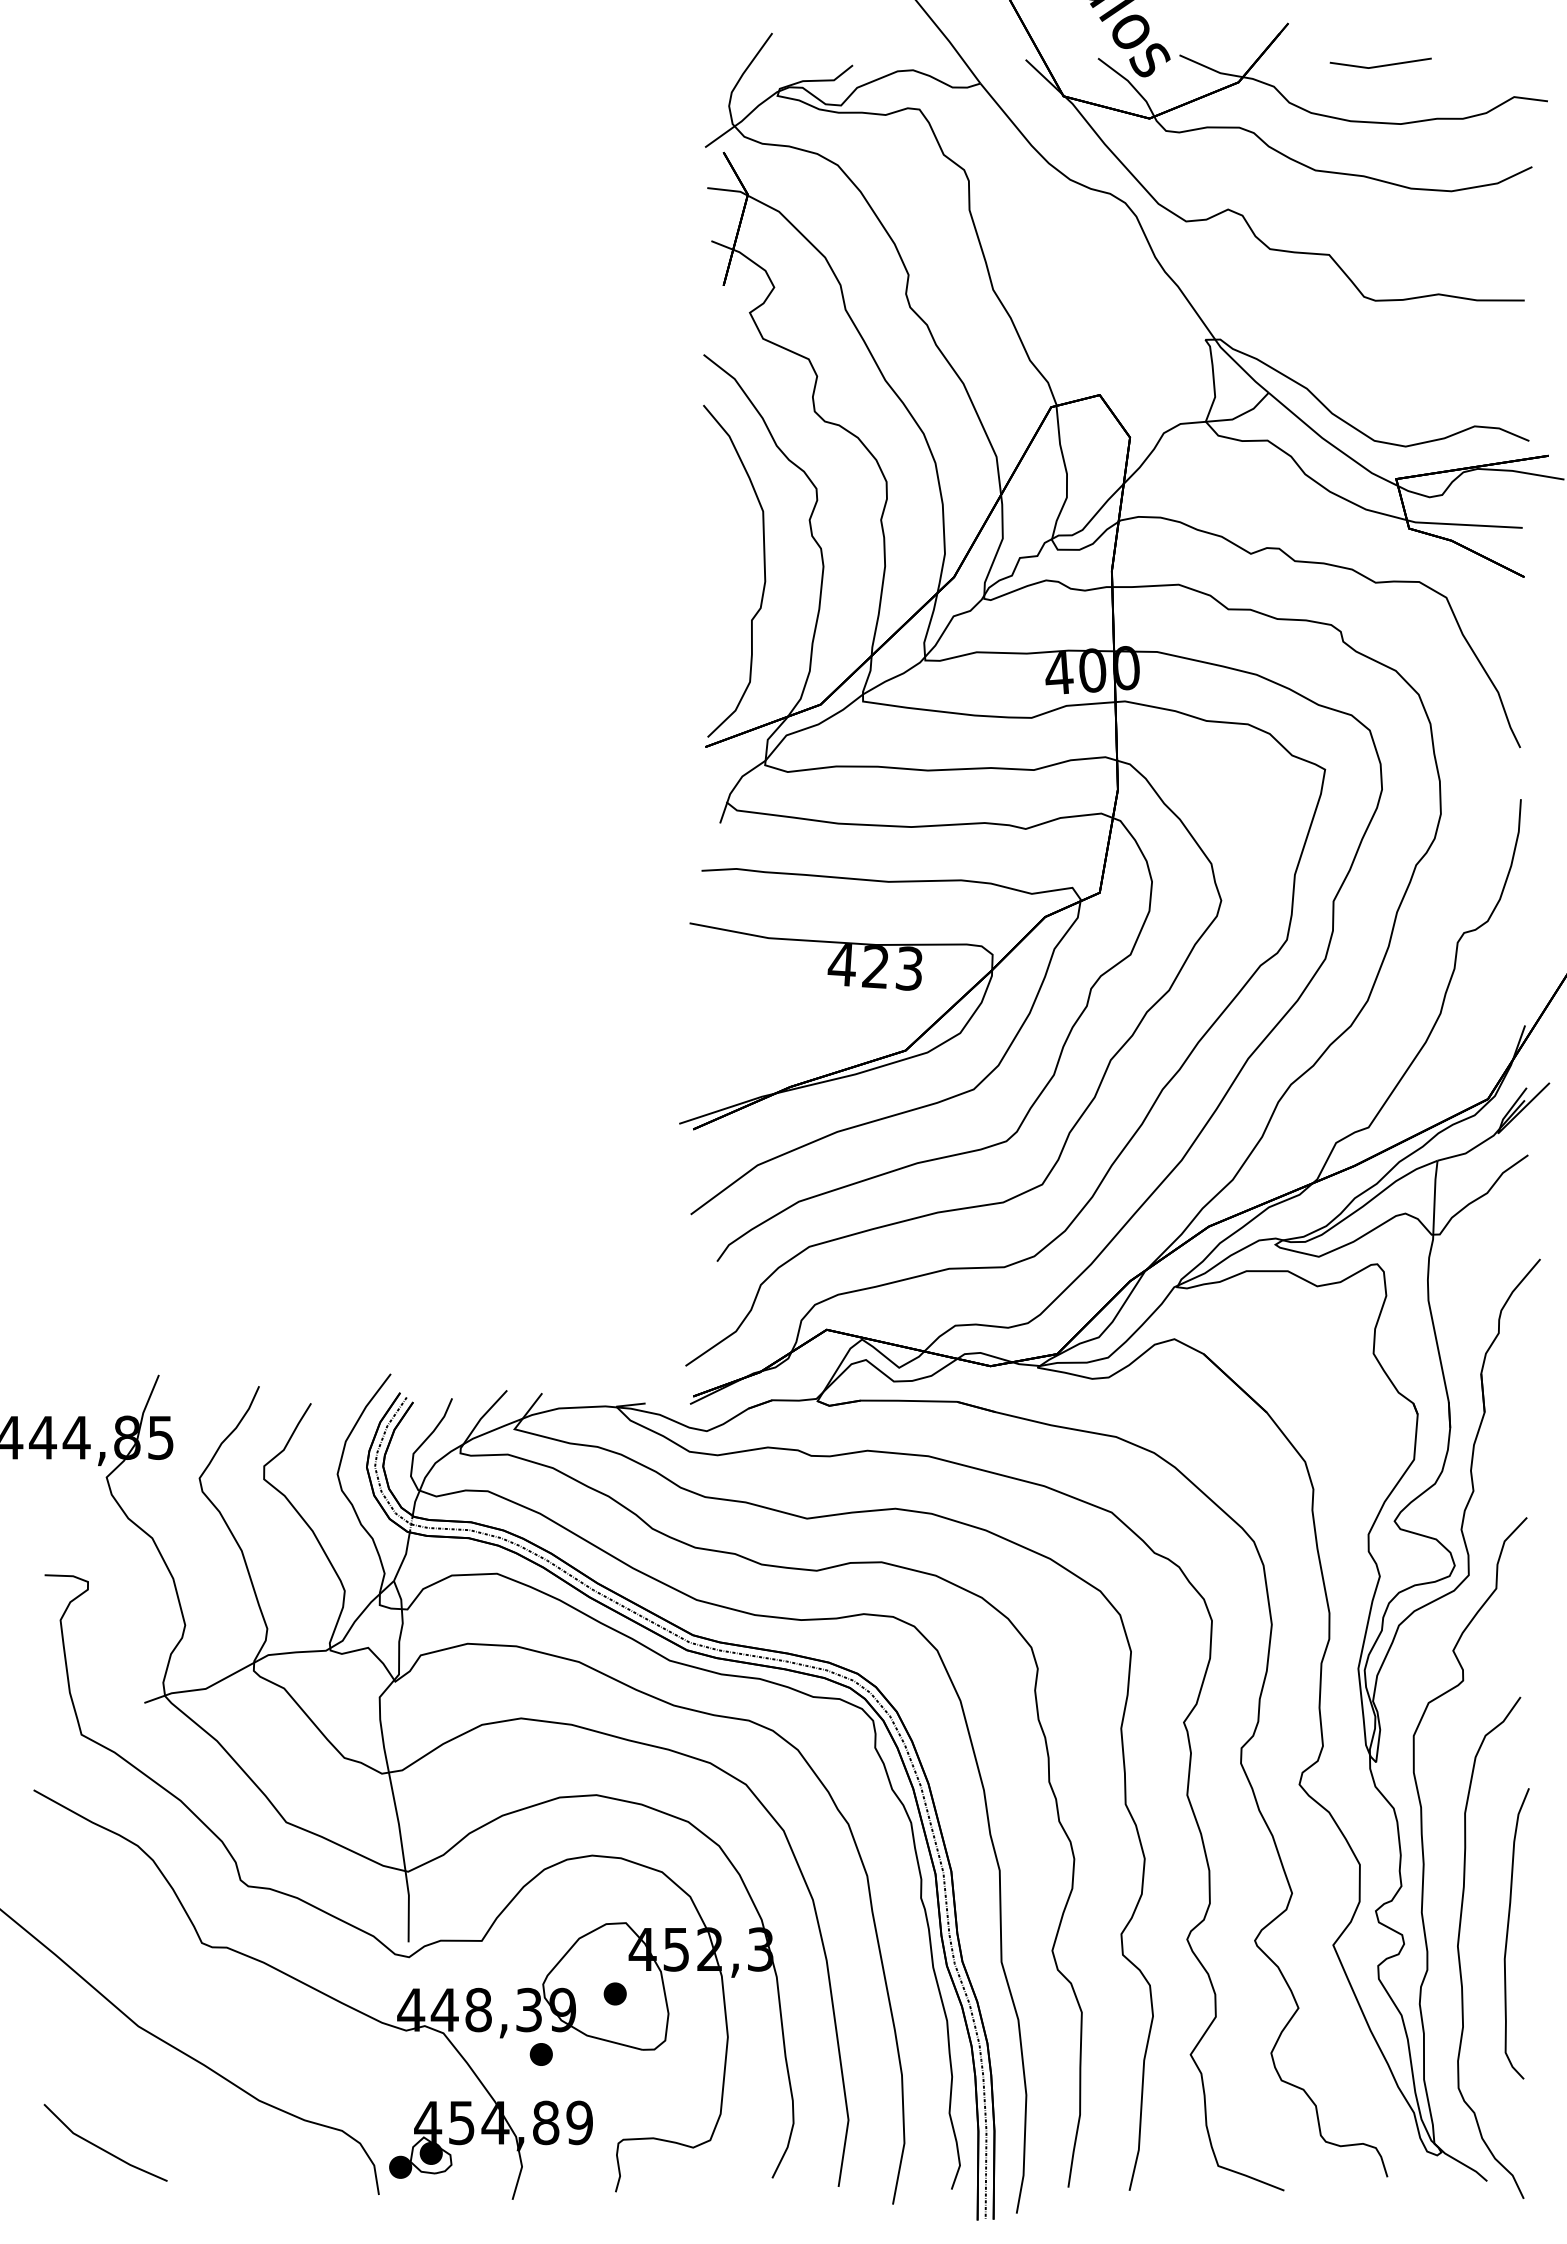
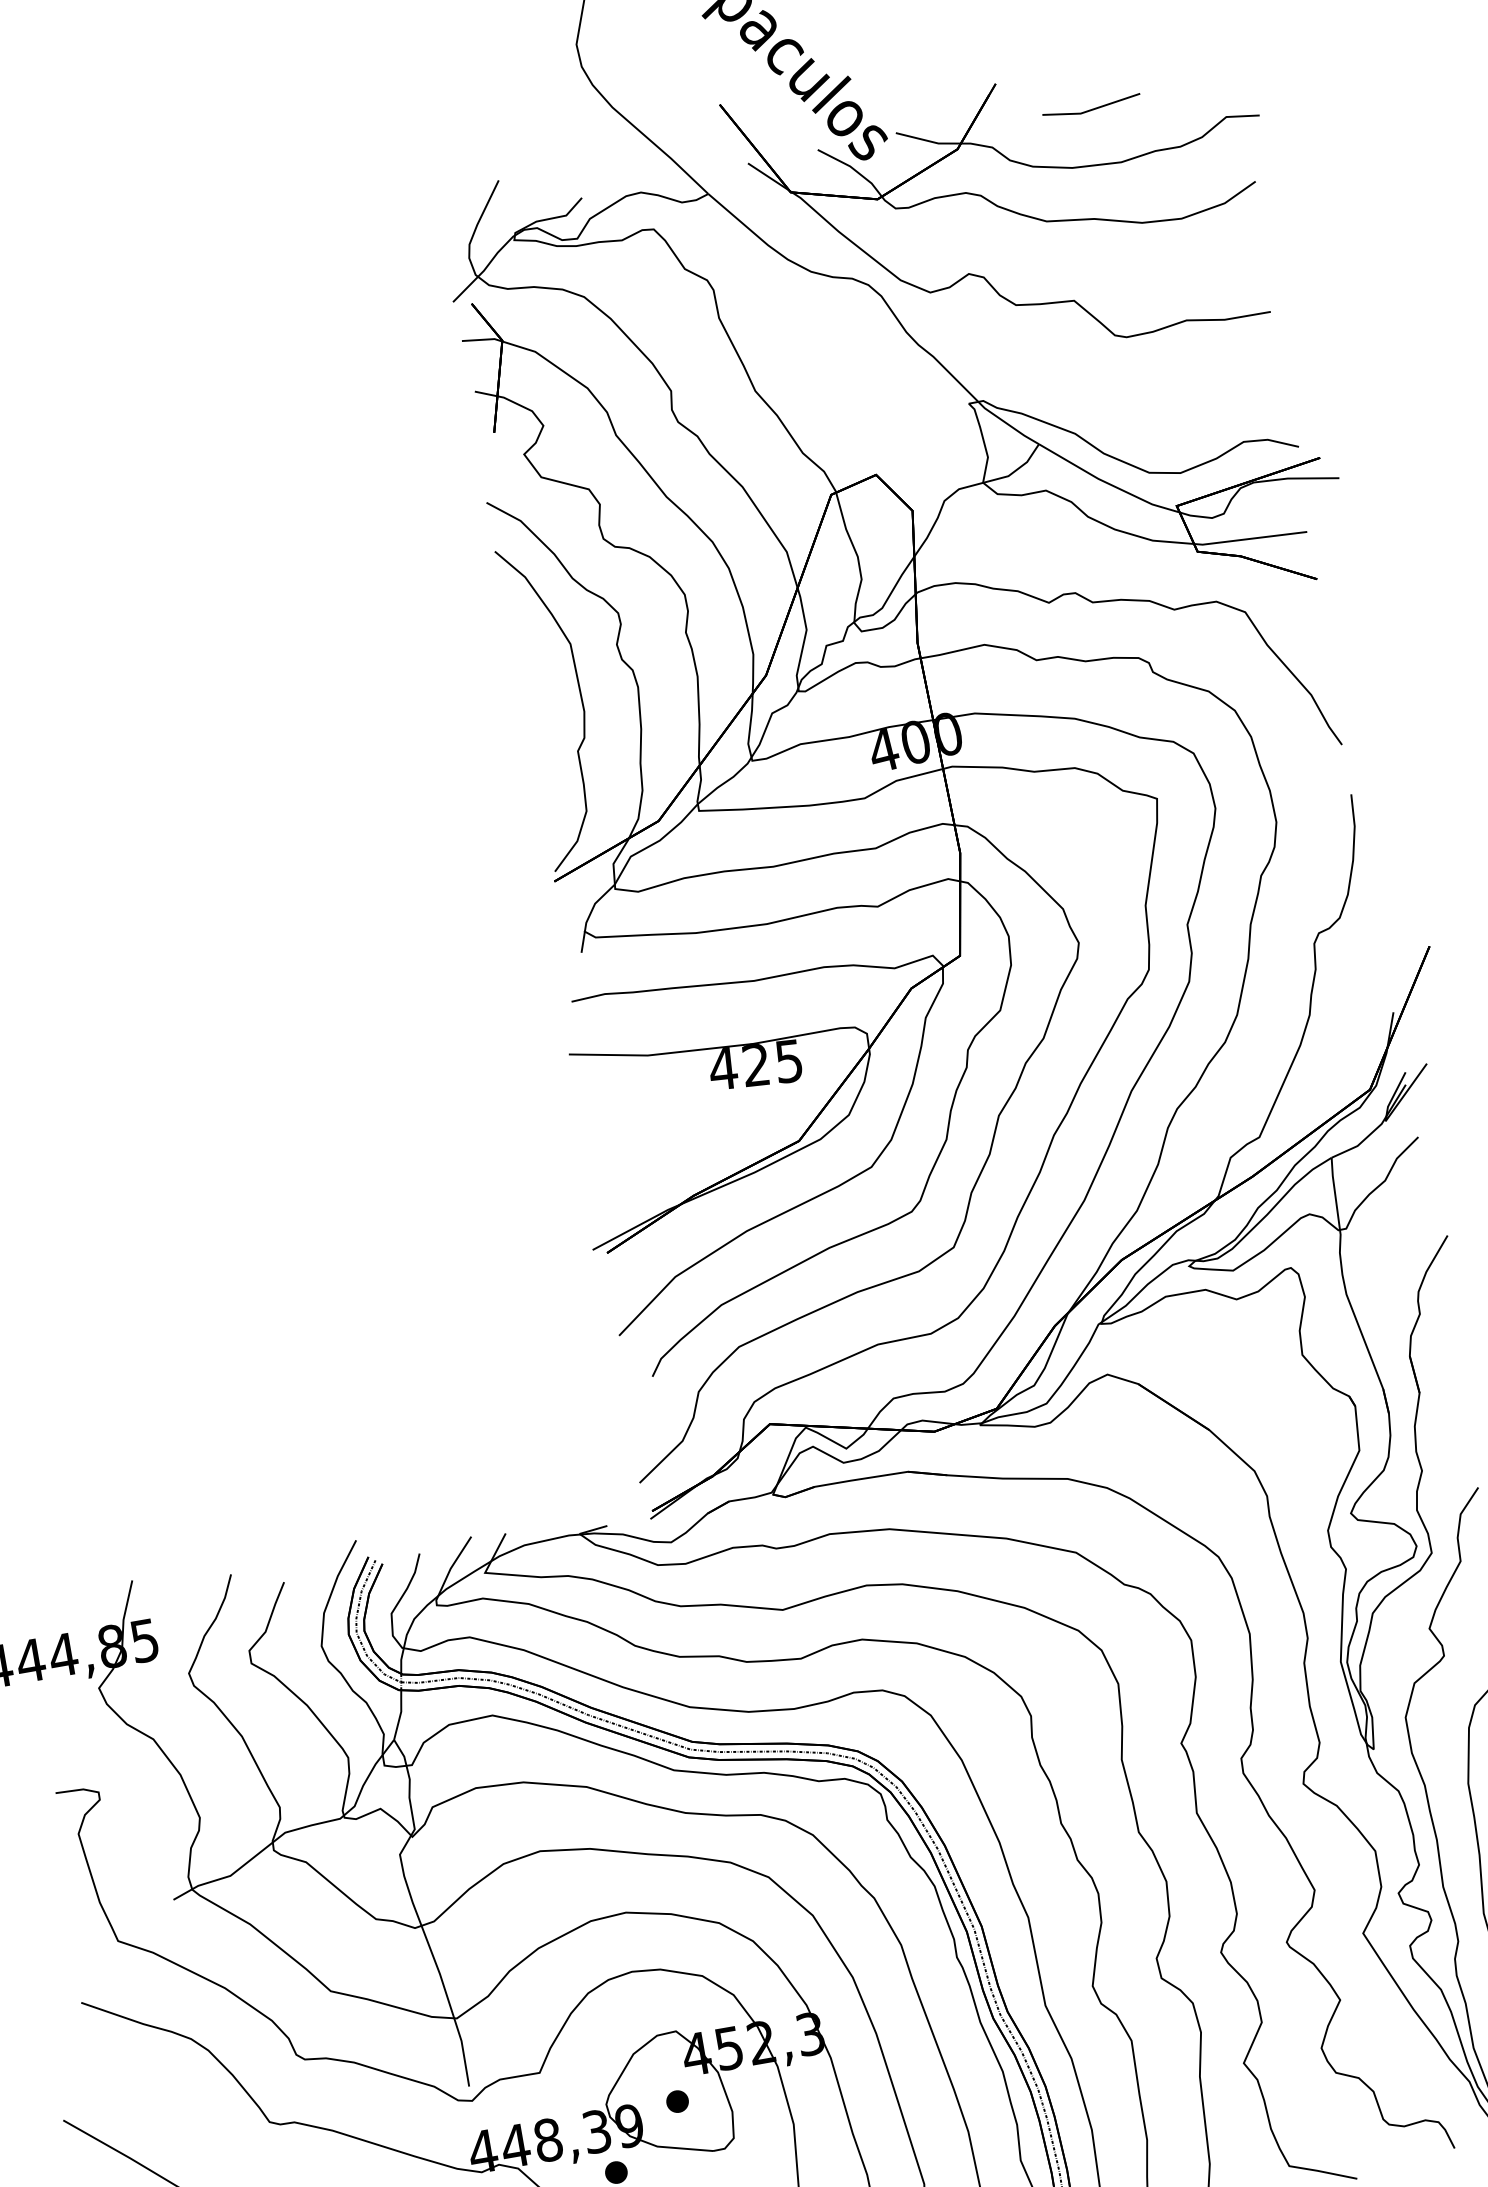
text: (909, 968) -> (788, 1061), 423 -> 425

